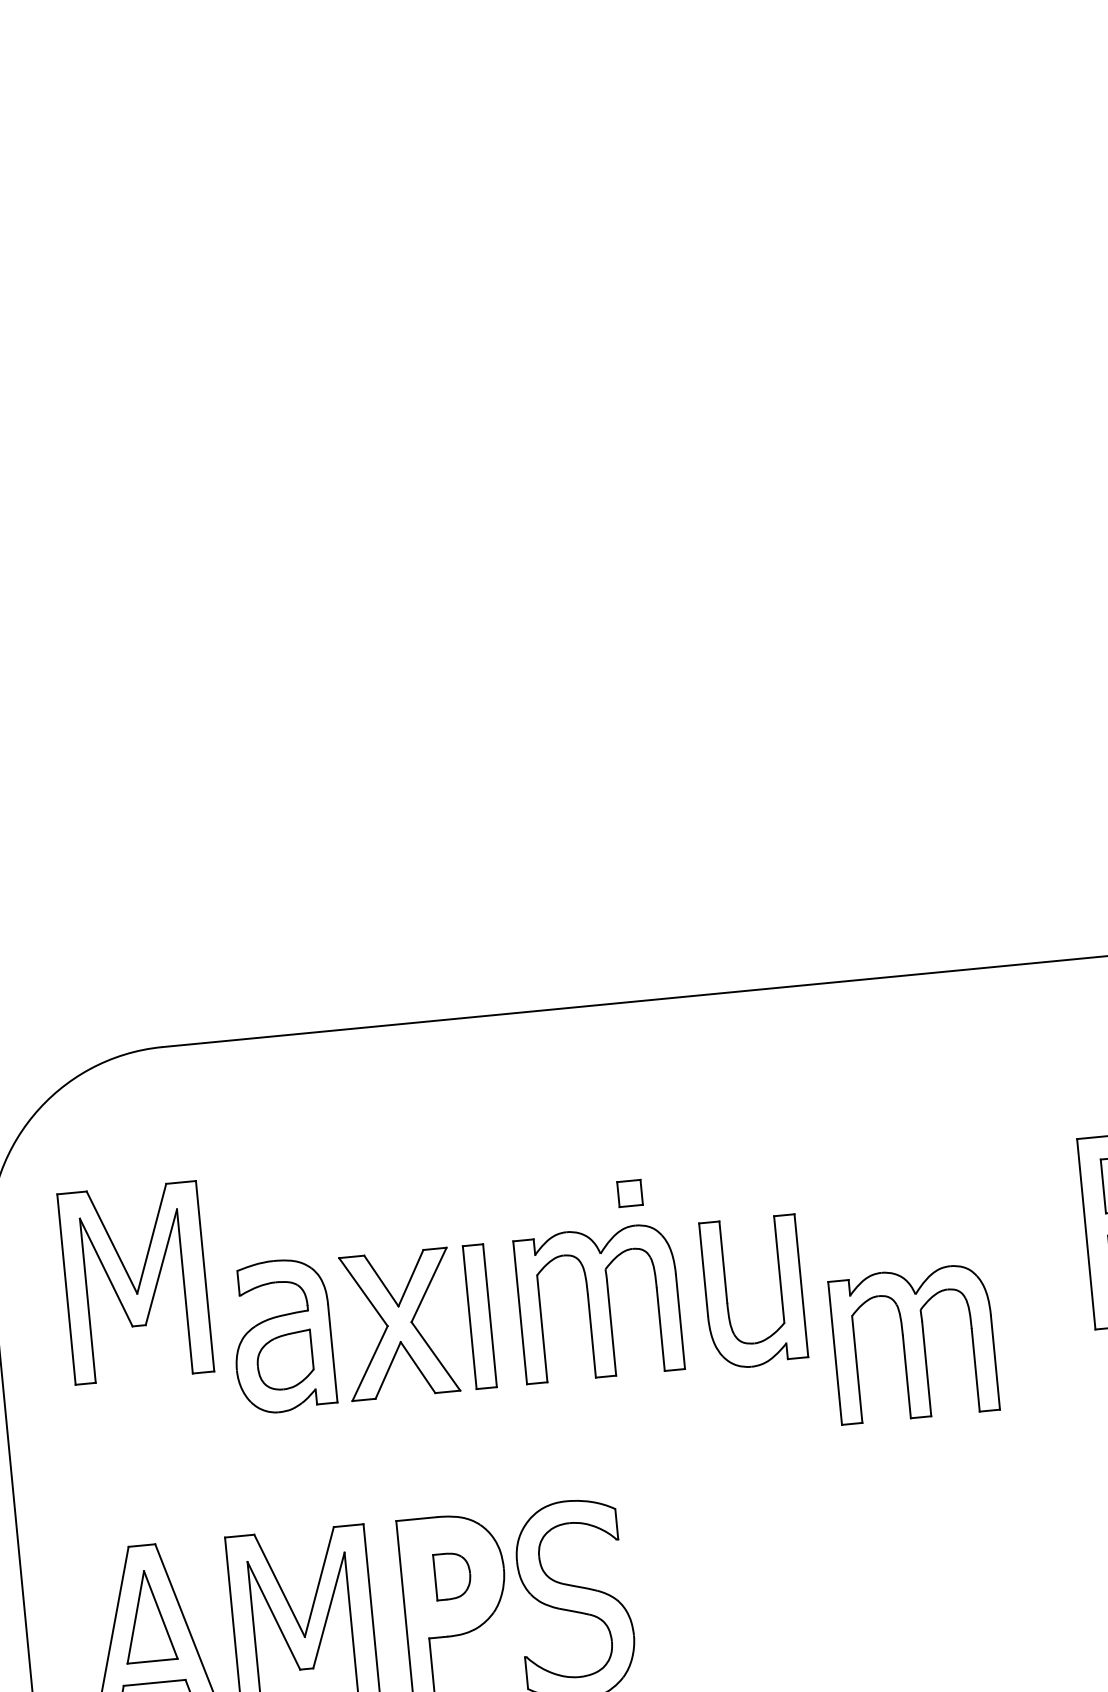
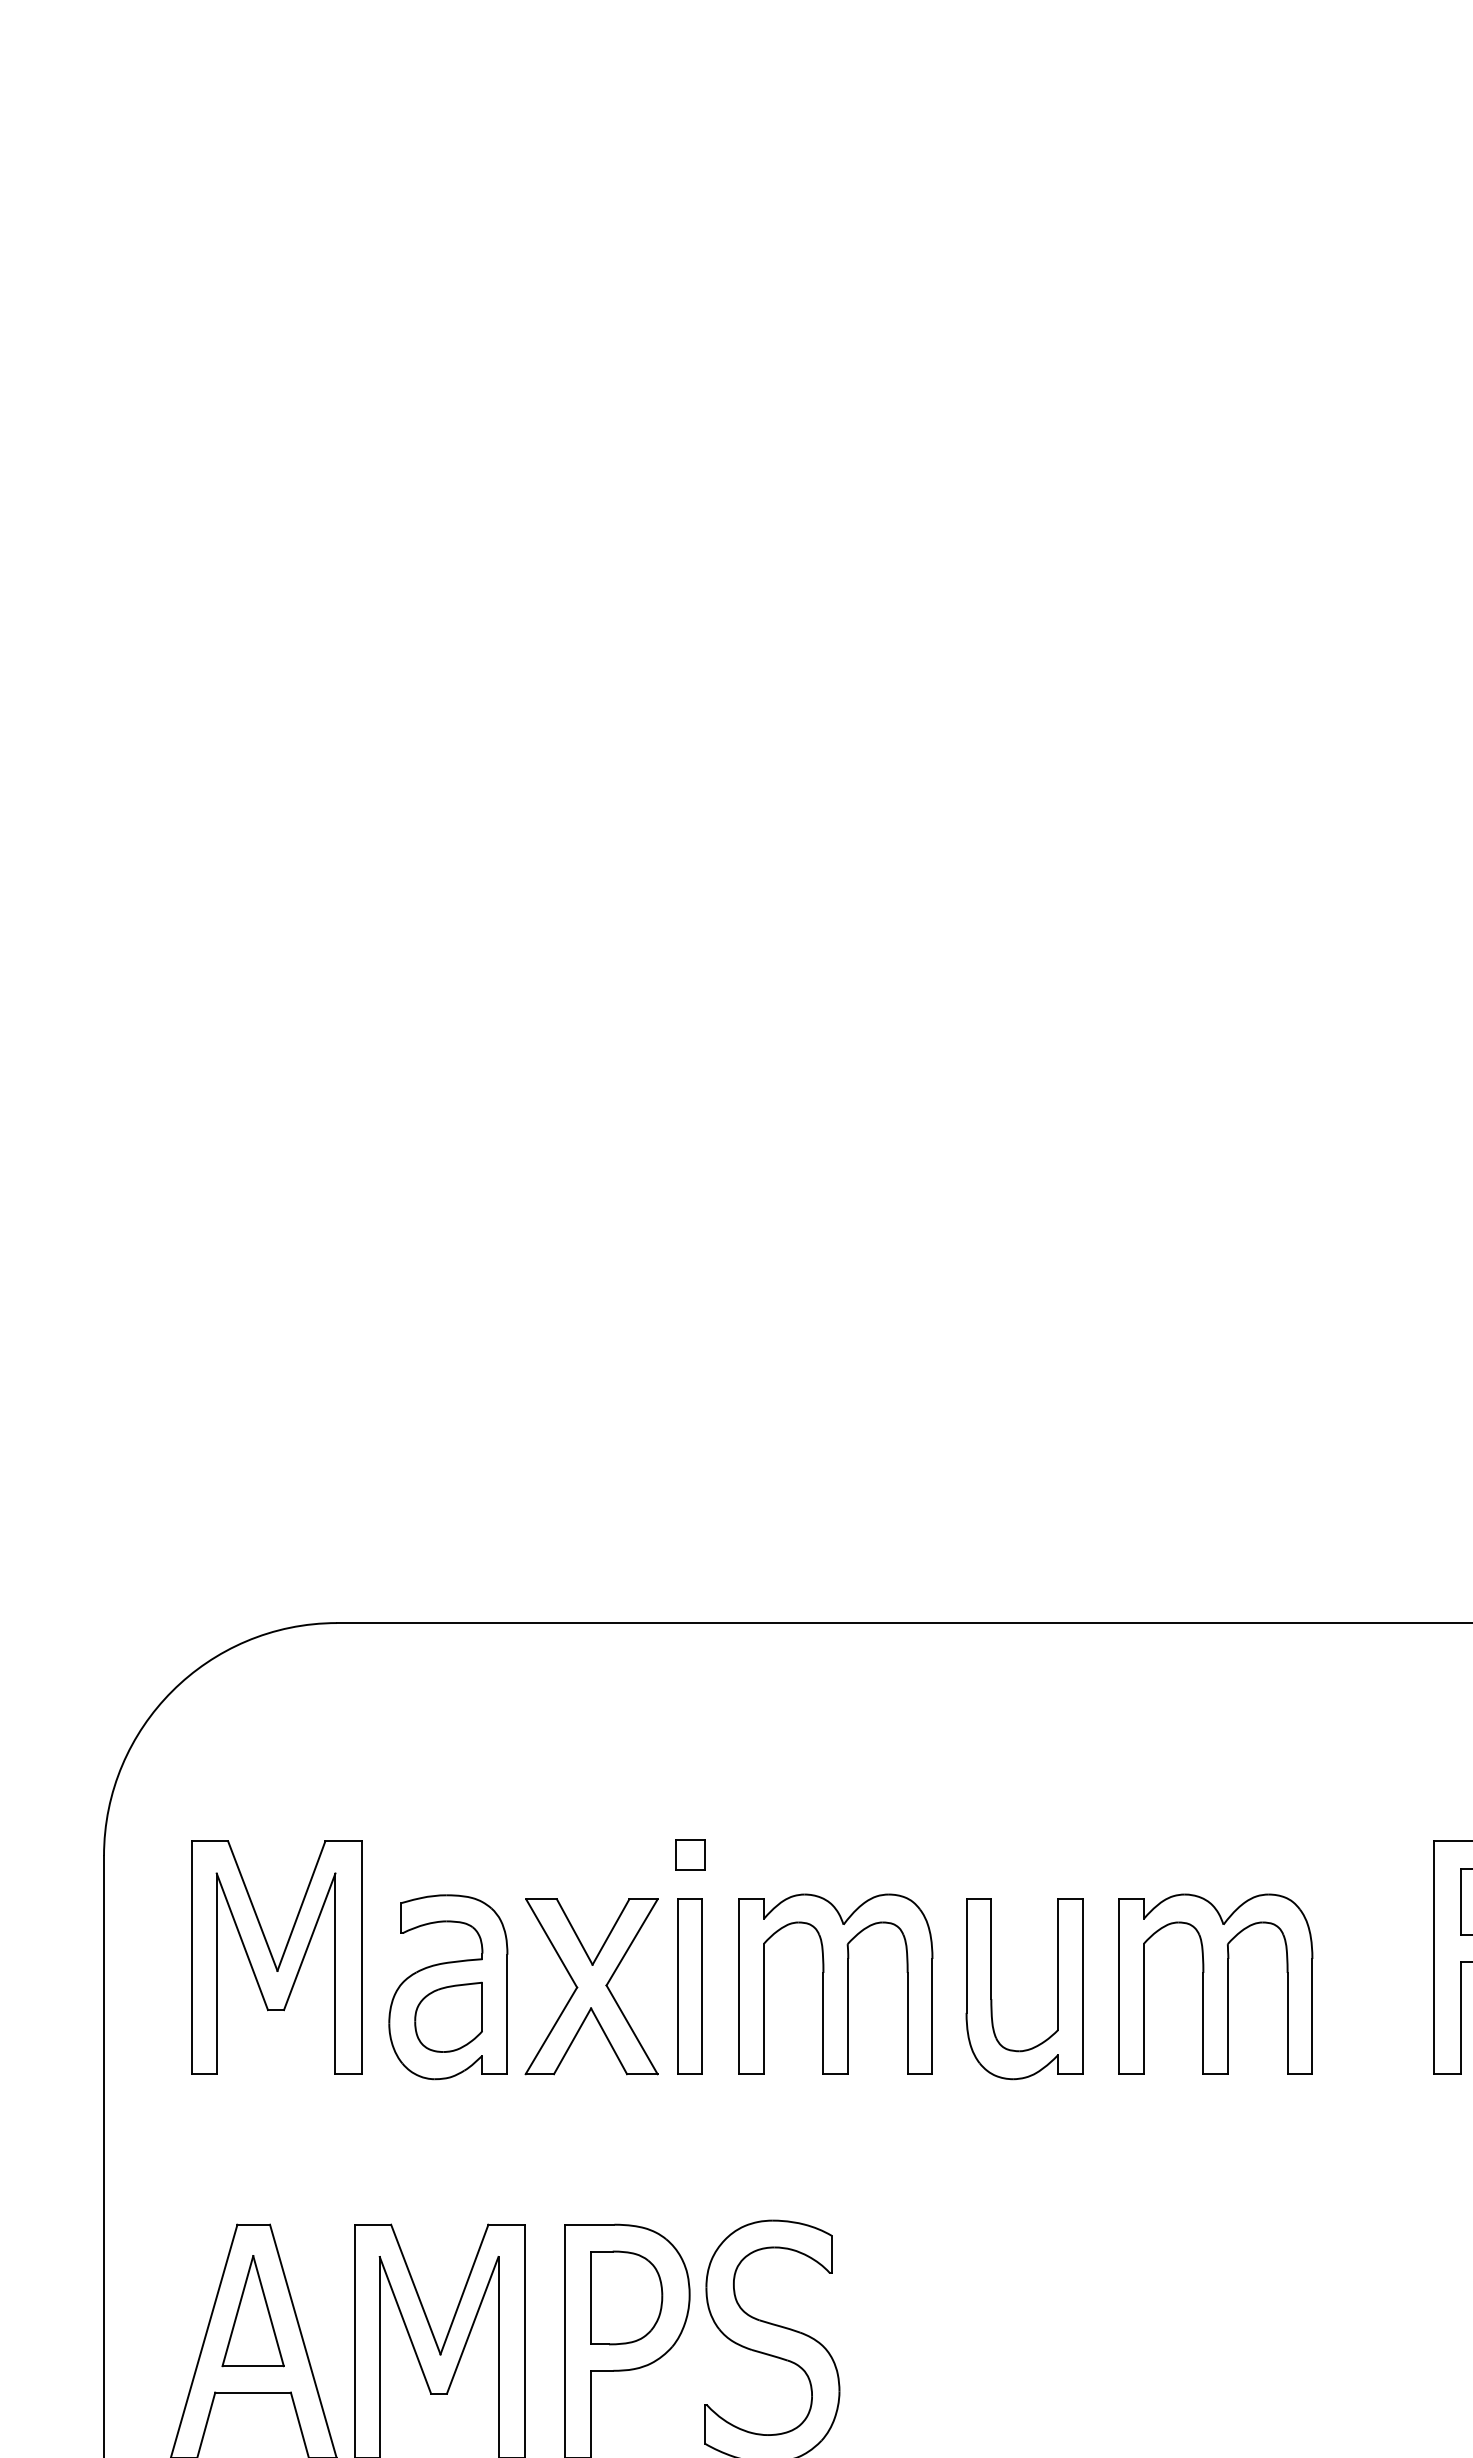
part: (630, 1193) -> (690, 1854), moved
part: (135, 1282) -> (276, 1957), moved
part: (913, 1343) -> (1215, 1983), moved
part: (452, 1575) -> (626, 2297), size x1.67

